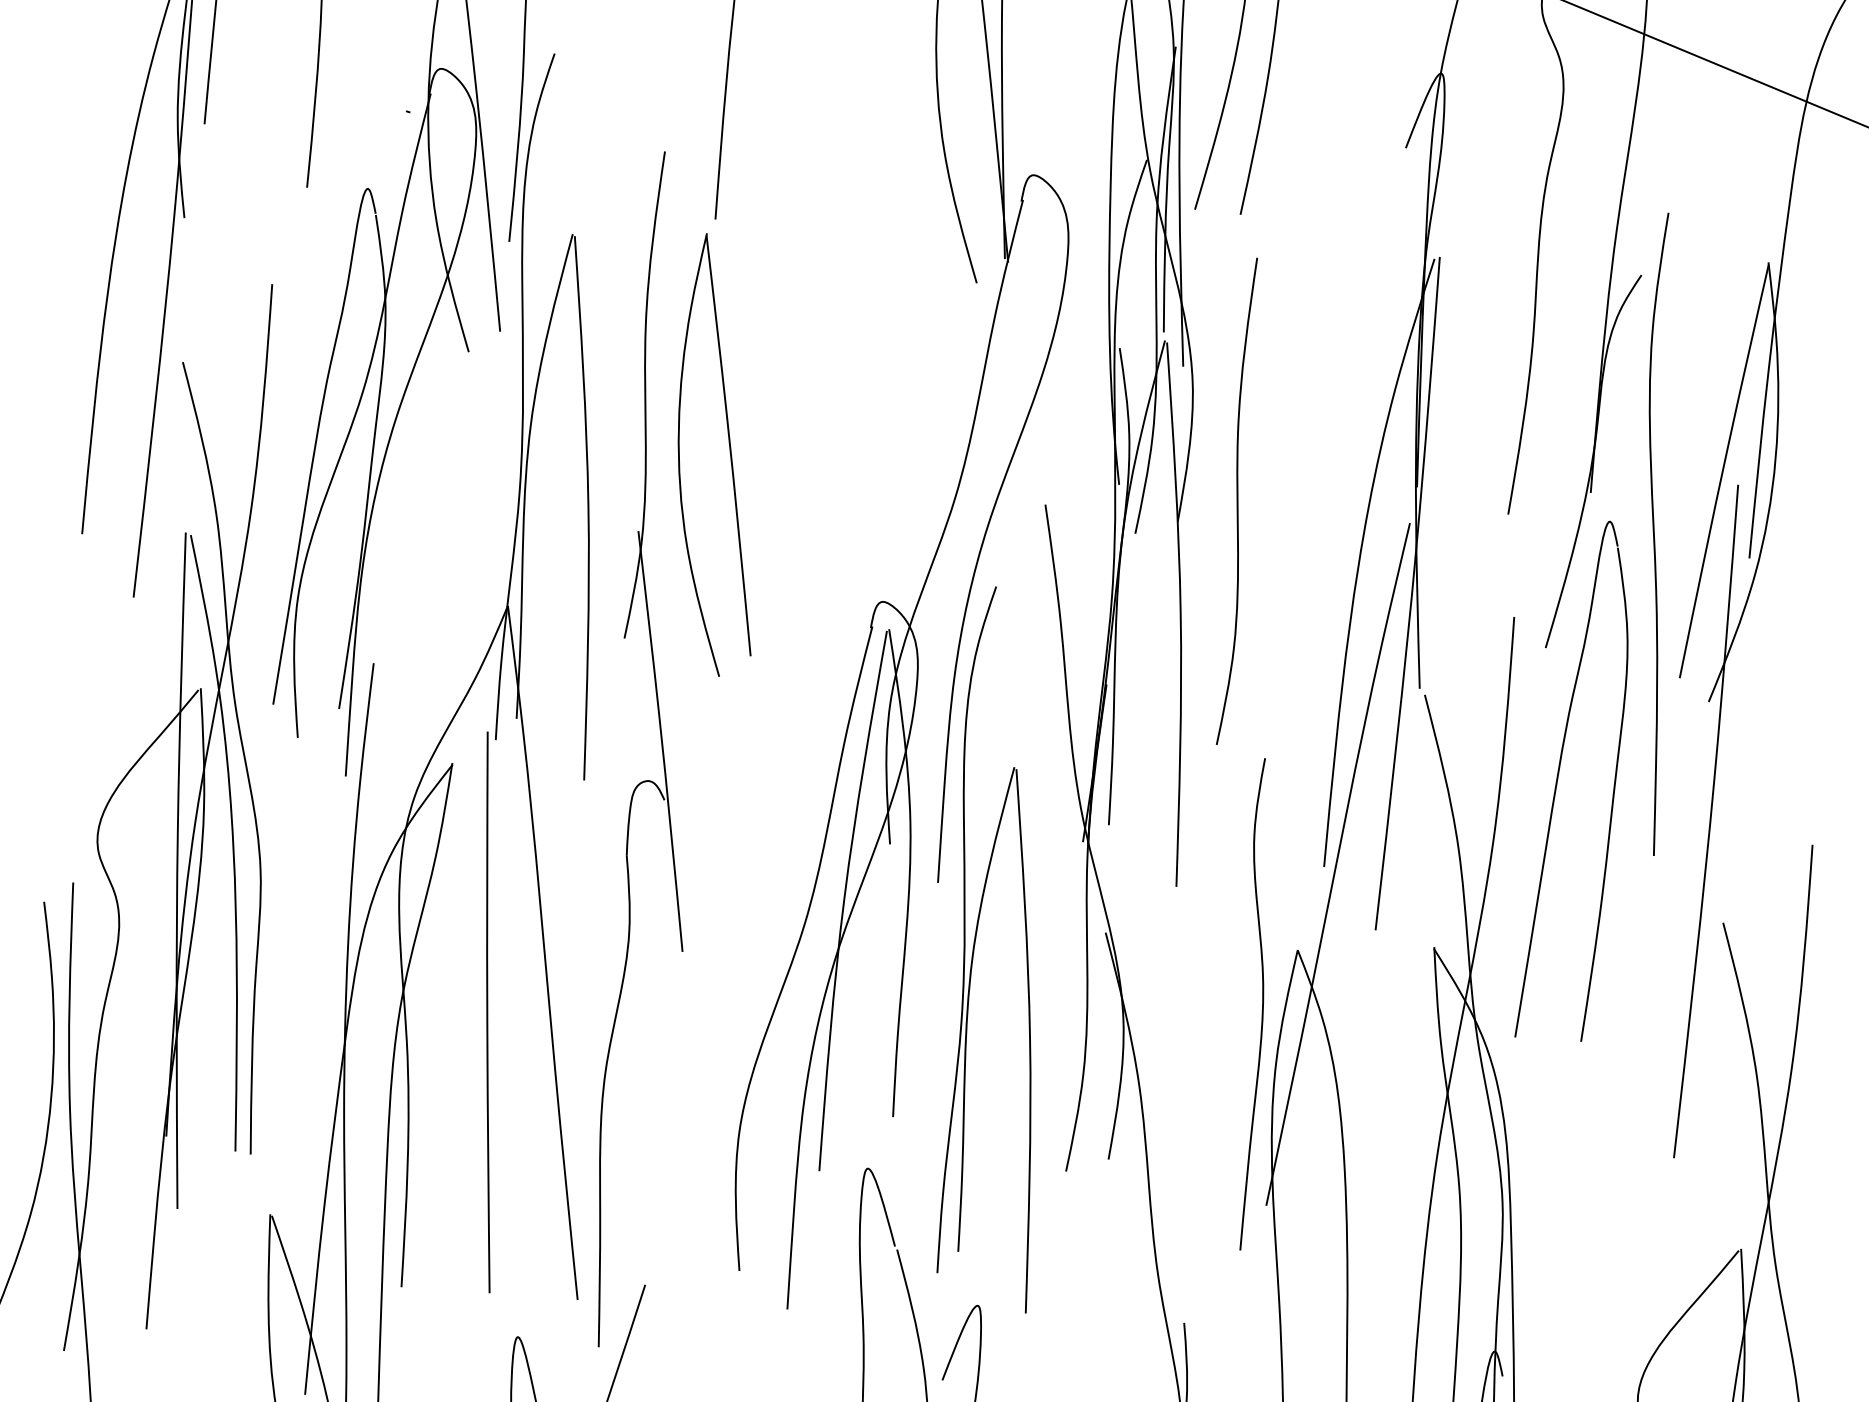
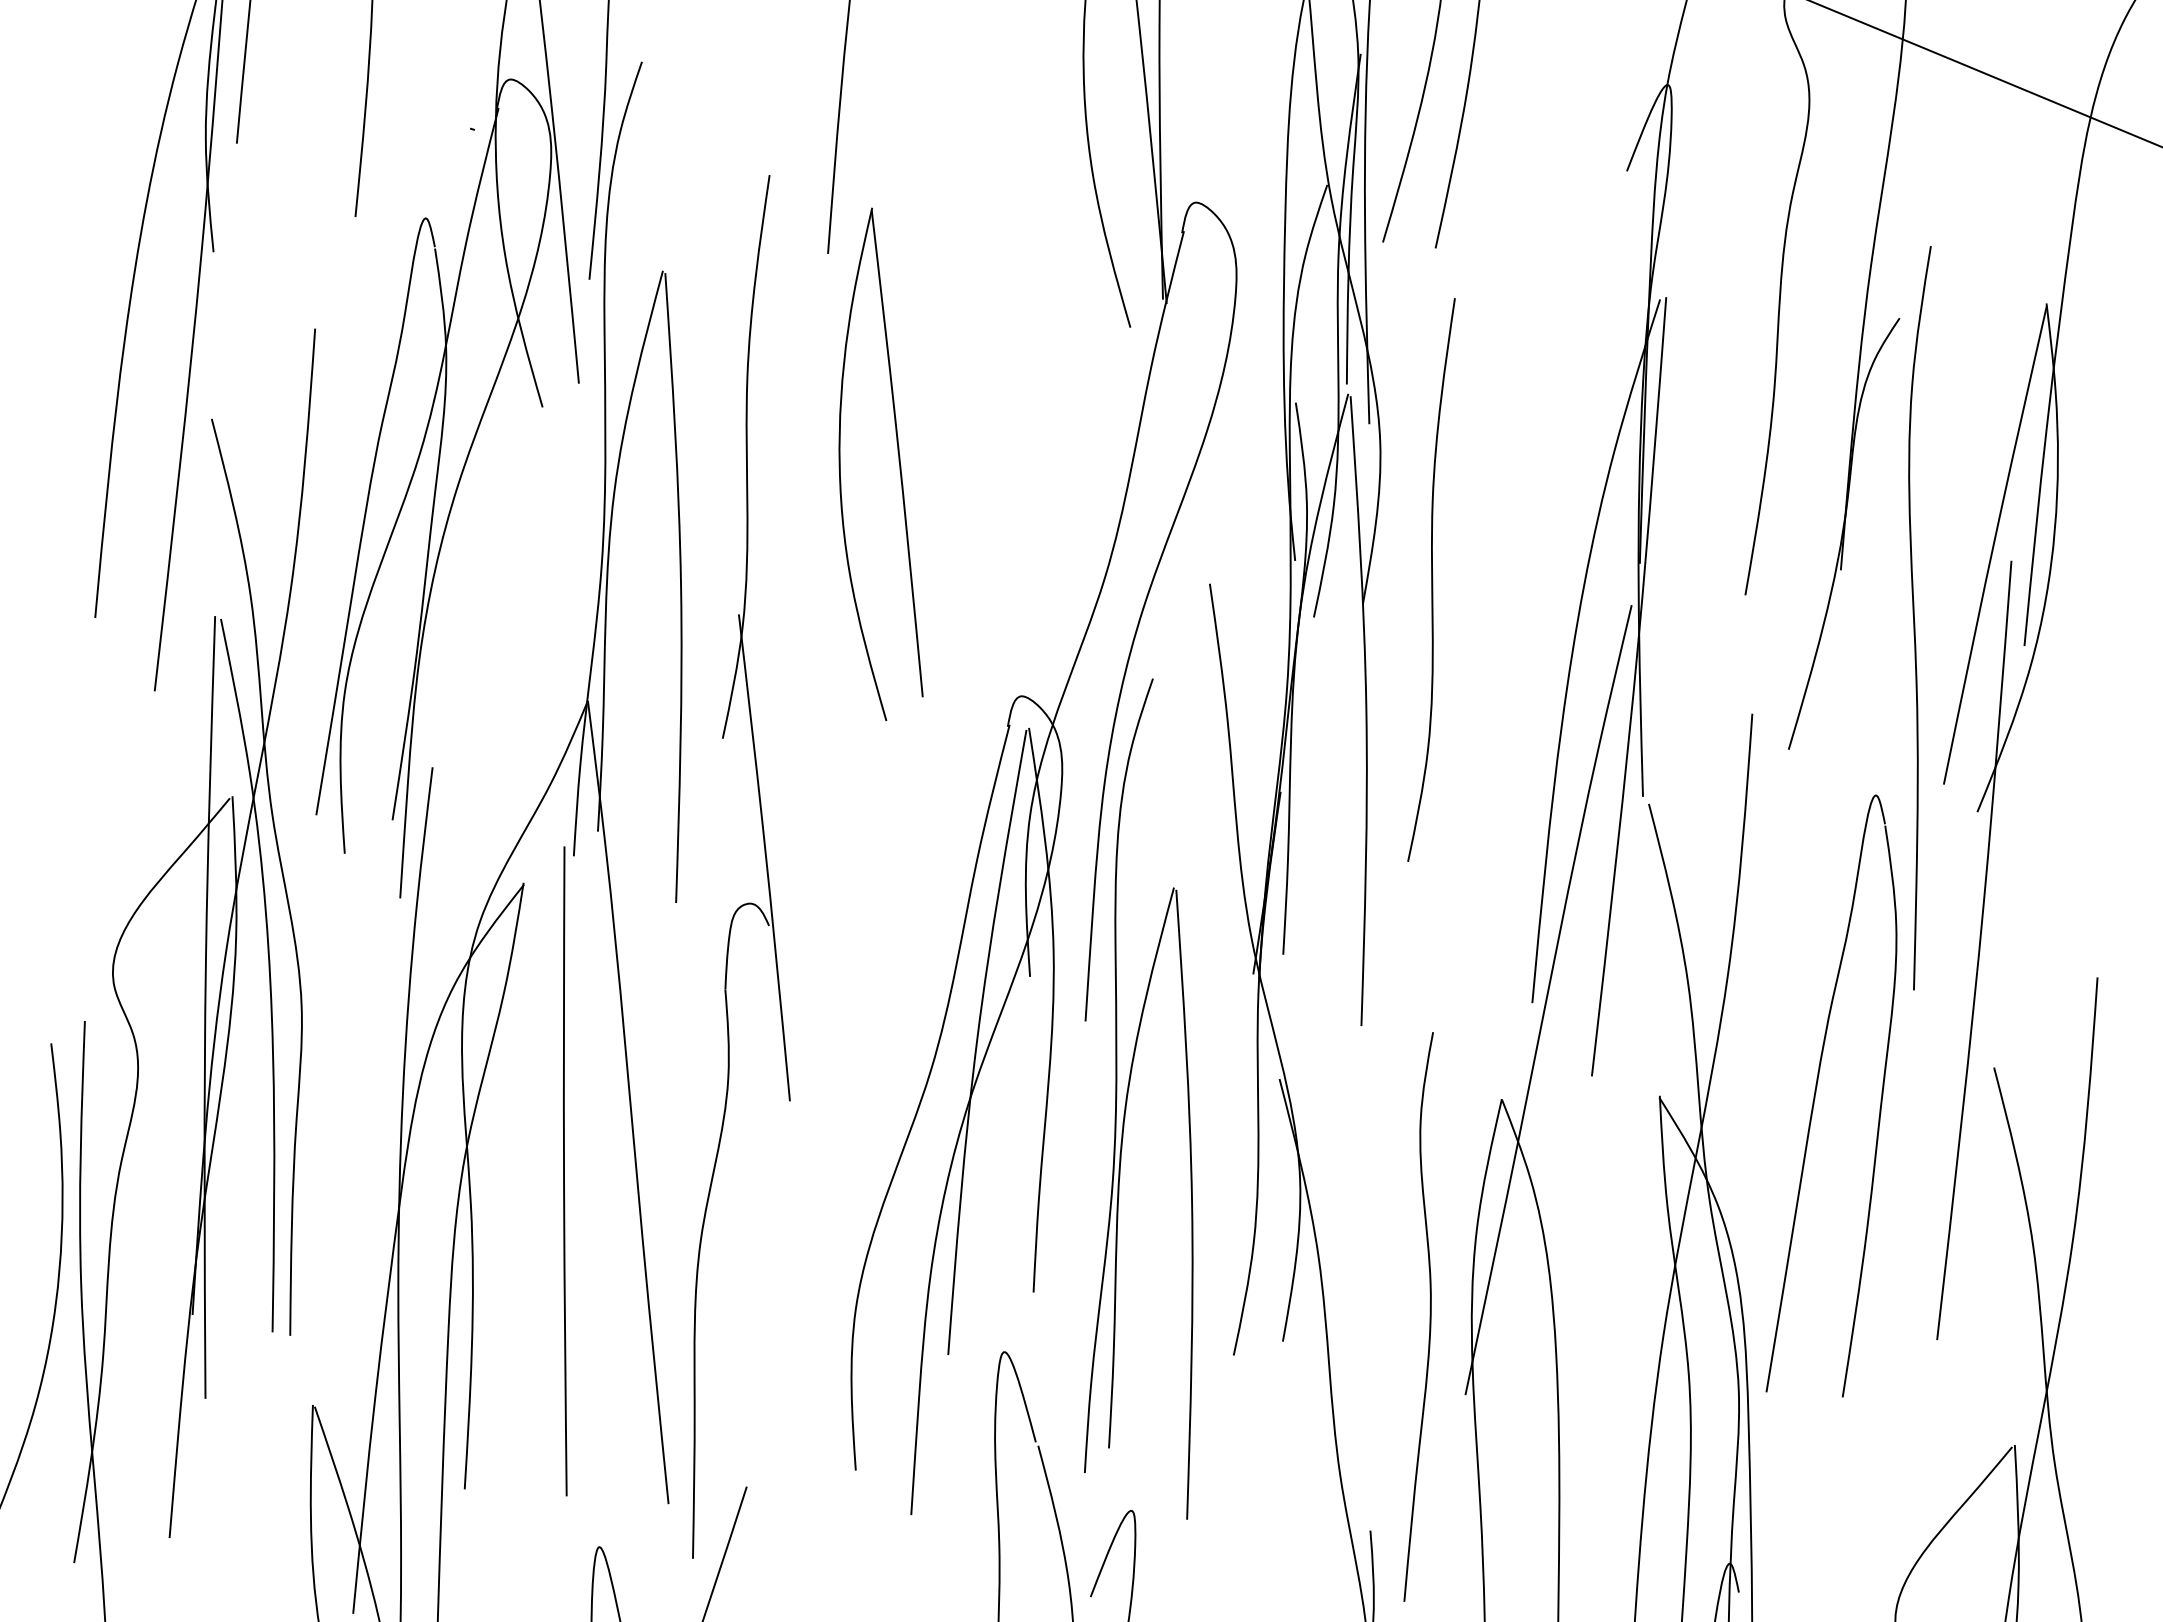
part: (729, 452) -> (898, 461), moved
part: (1558, 779) -> (1816, 1093), moved
curve: (1262, 1003) -> (1429, 1316), moved

